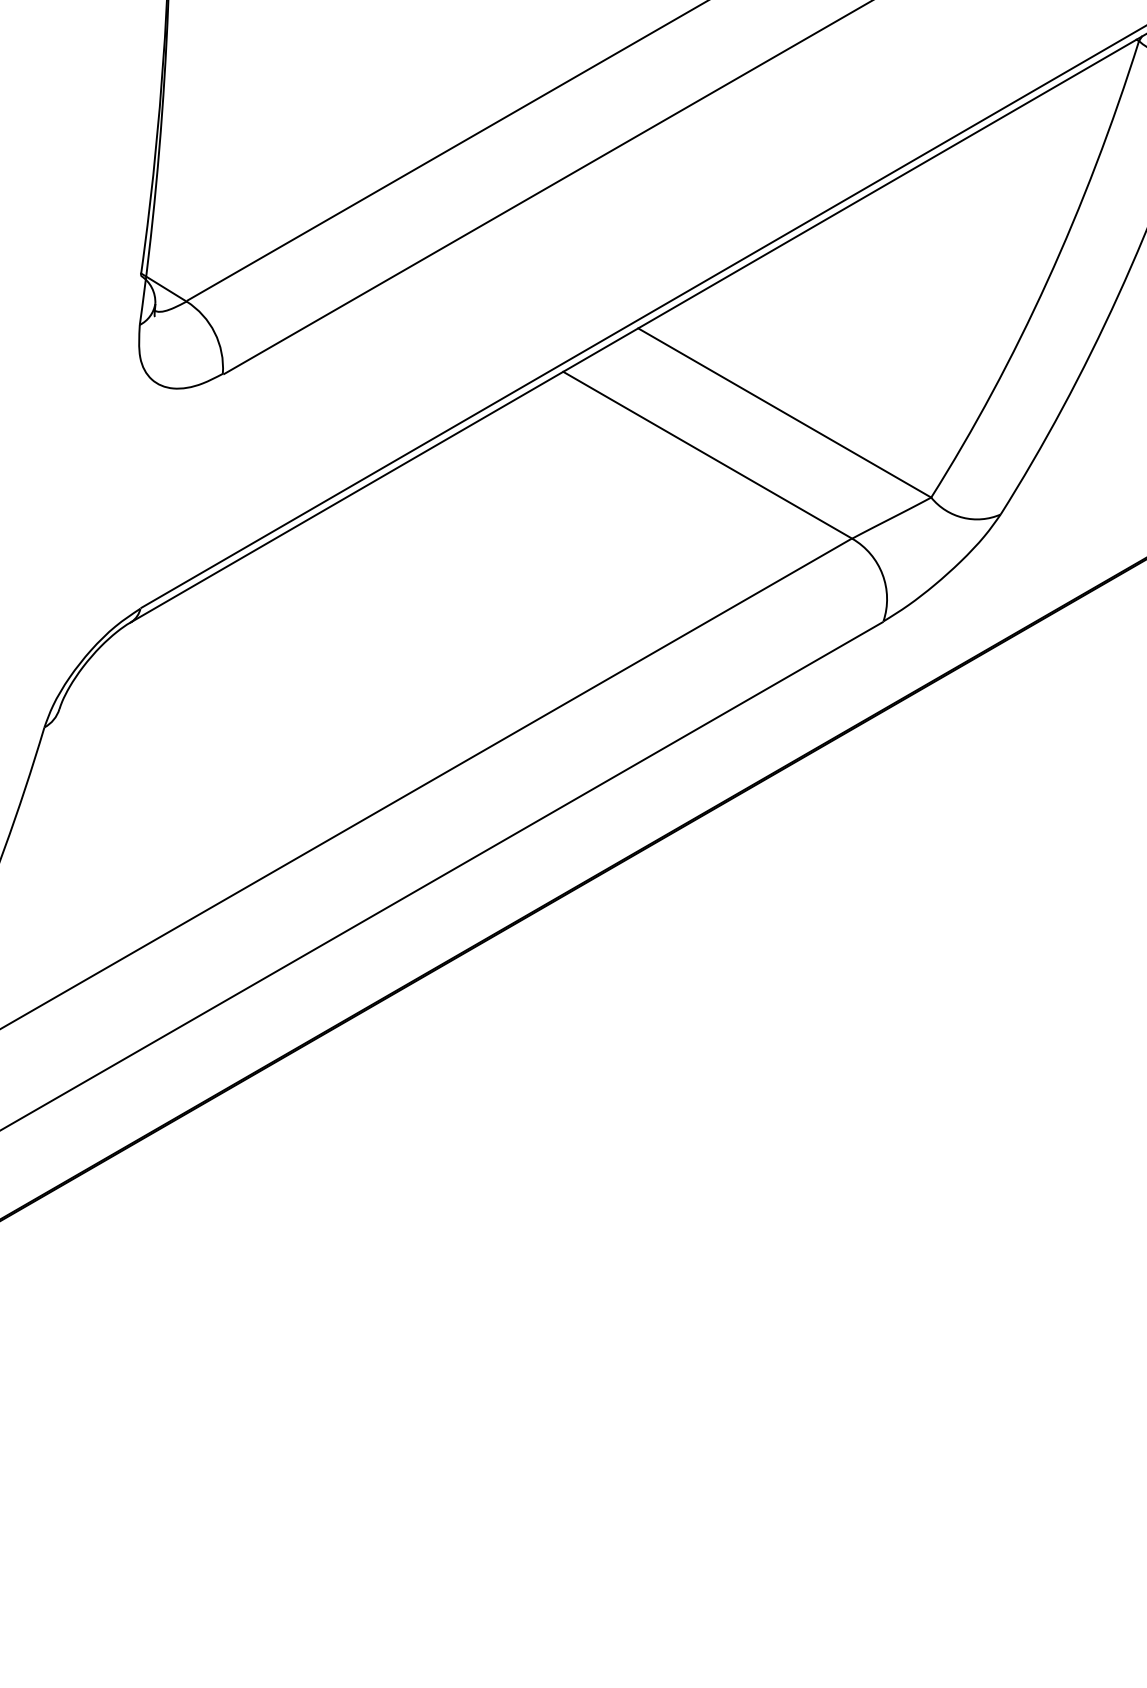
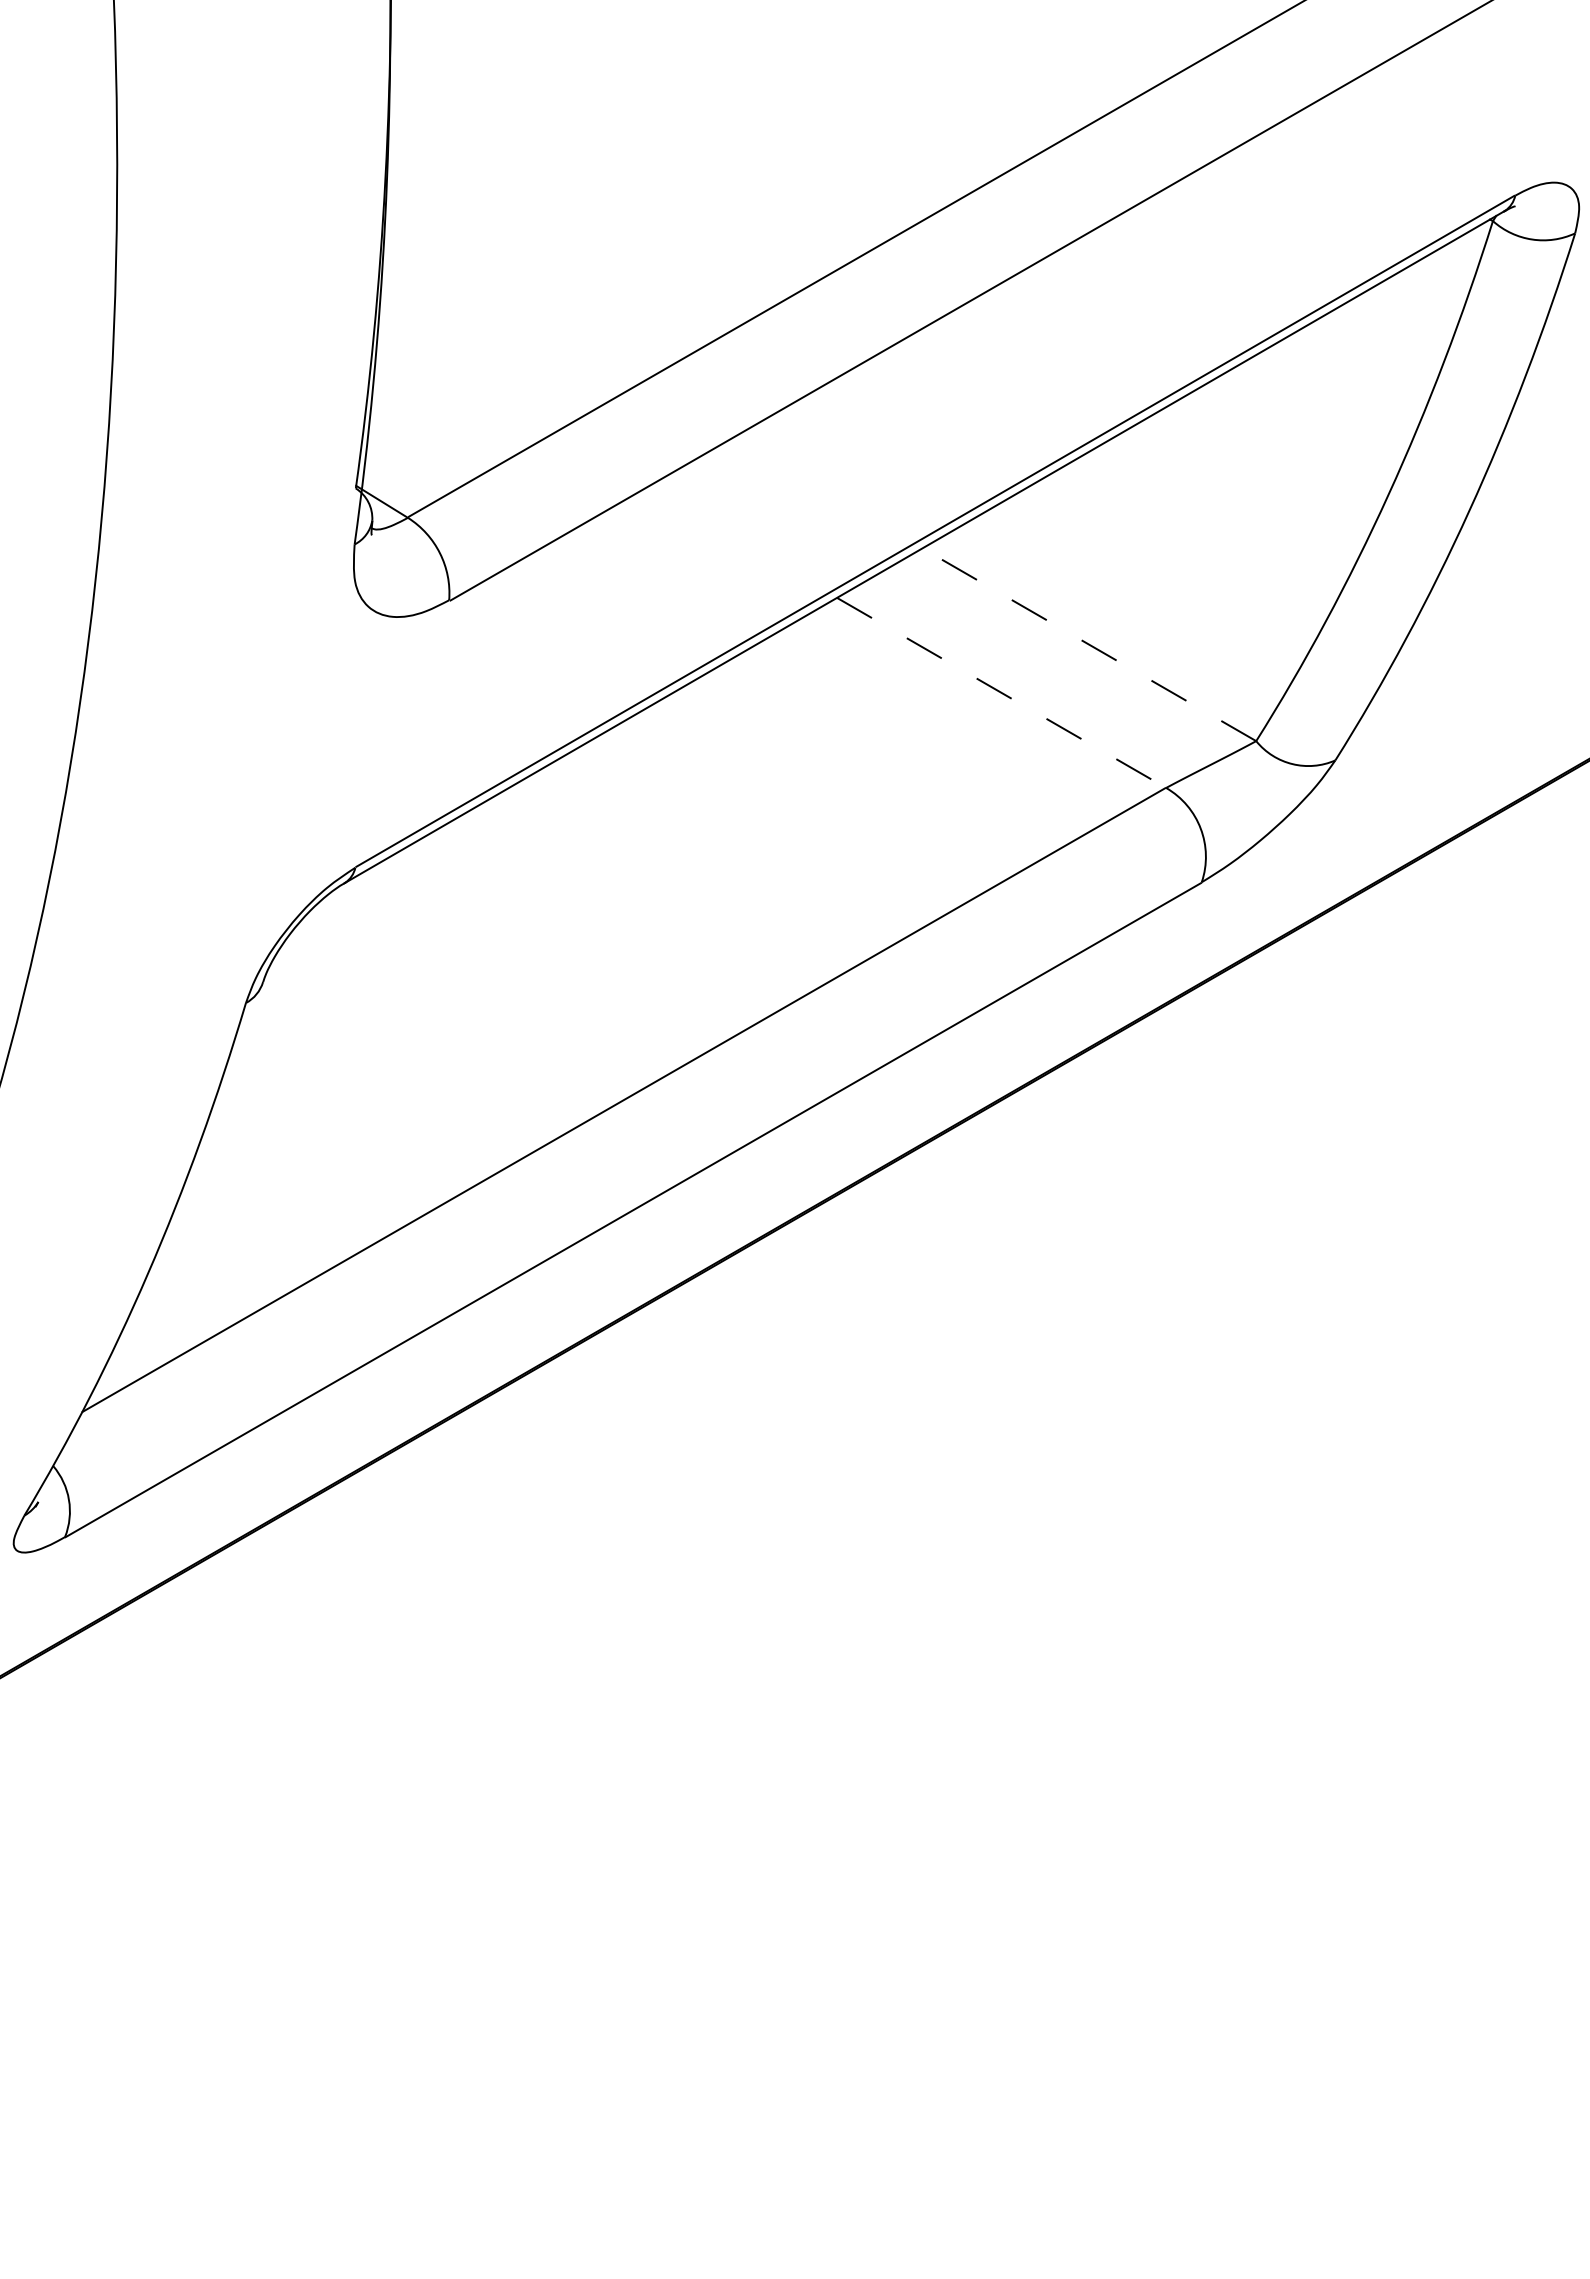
line: (784, 412) -> (1089, 644), solid -> dashed
line: (708, 455) -> (1002, 693), solid -> dashed

